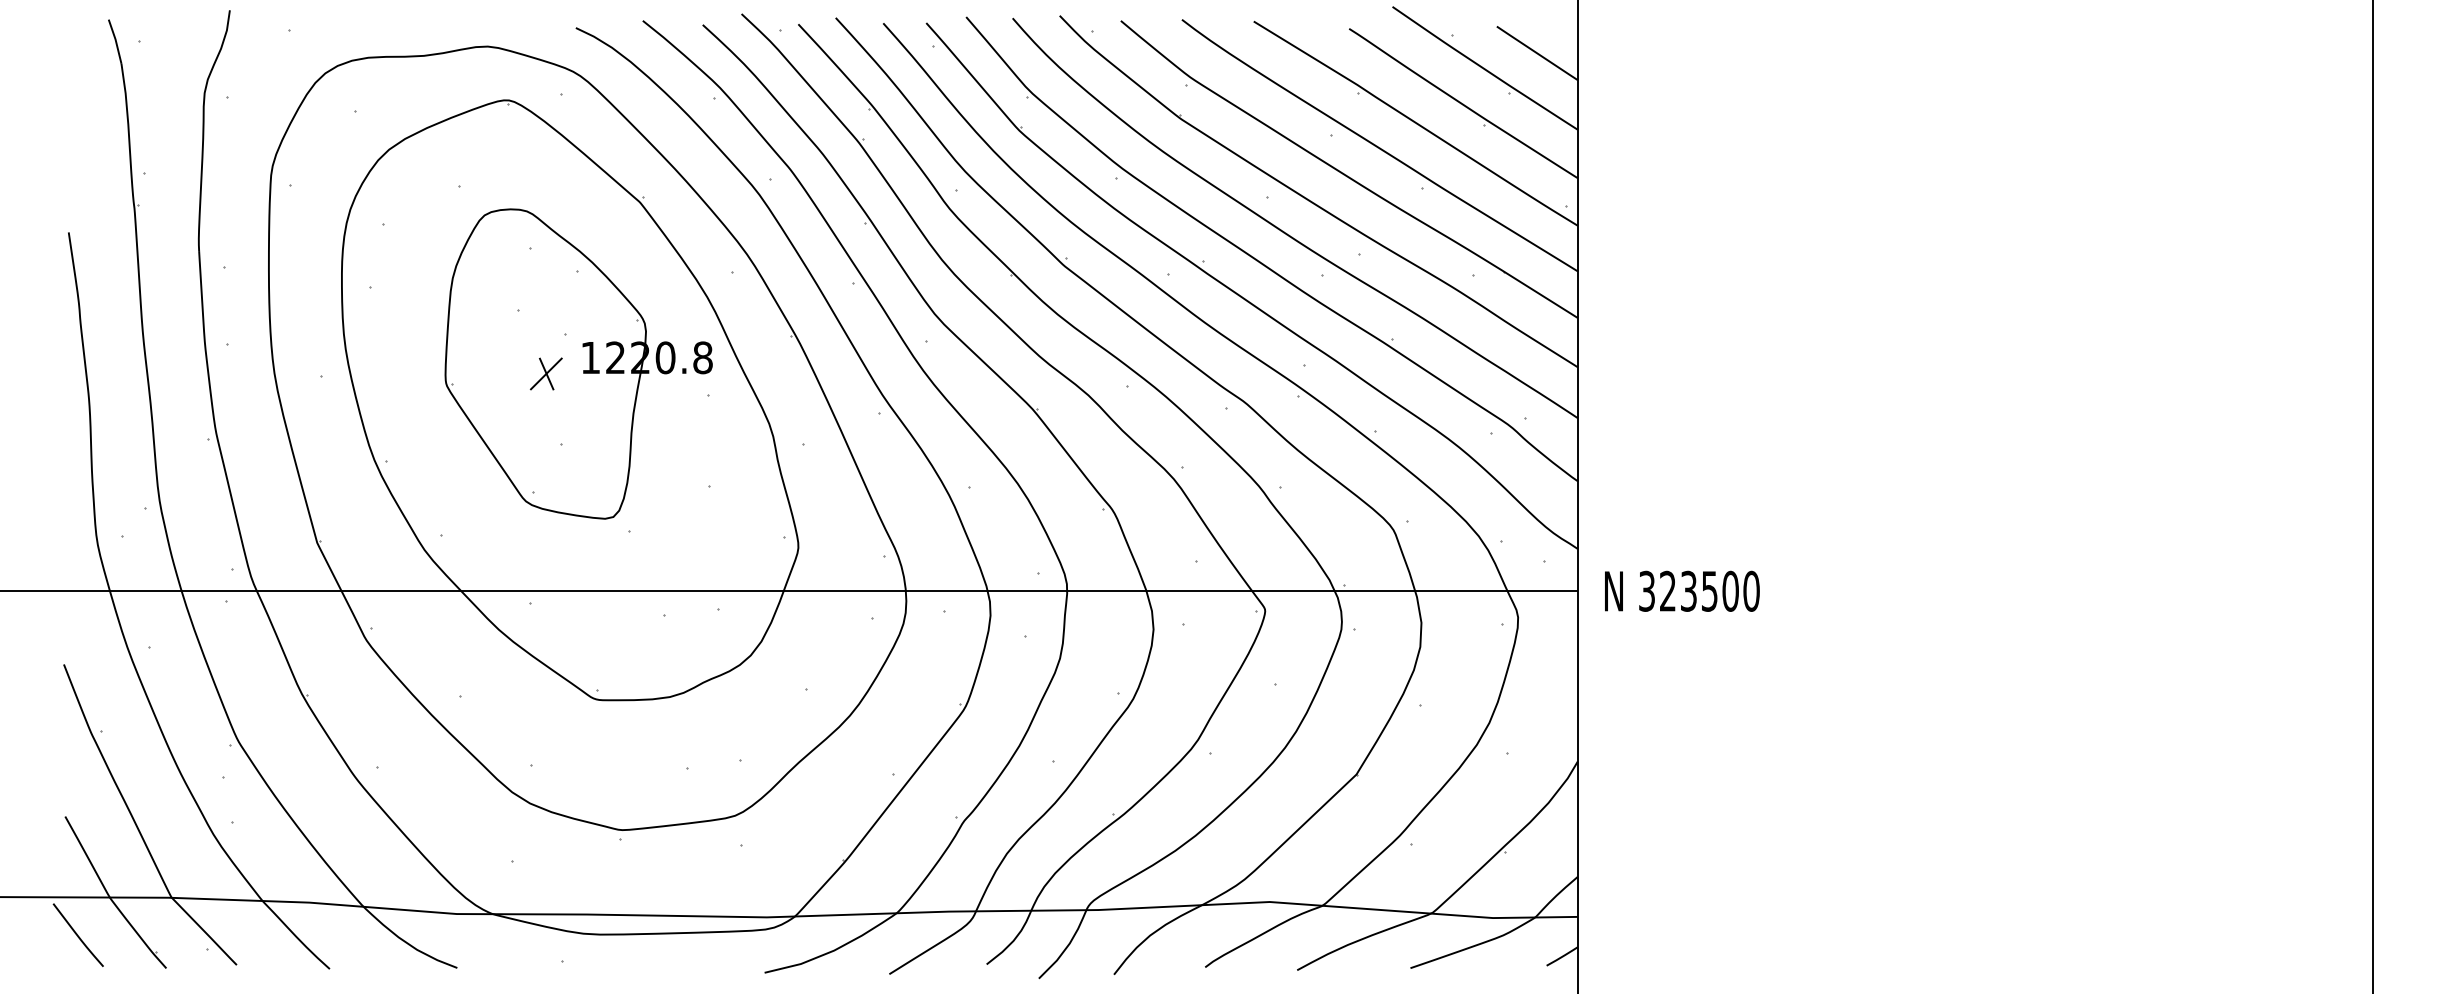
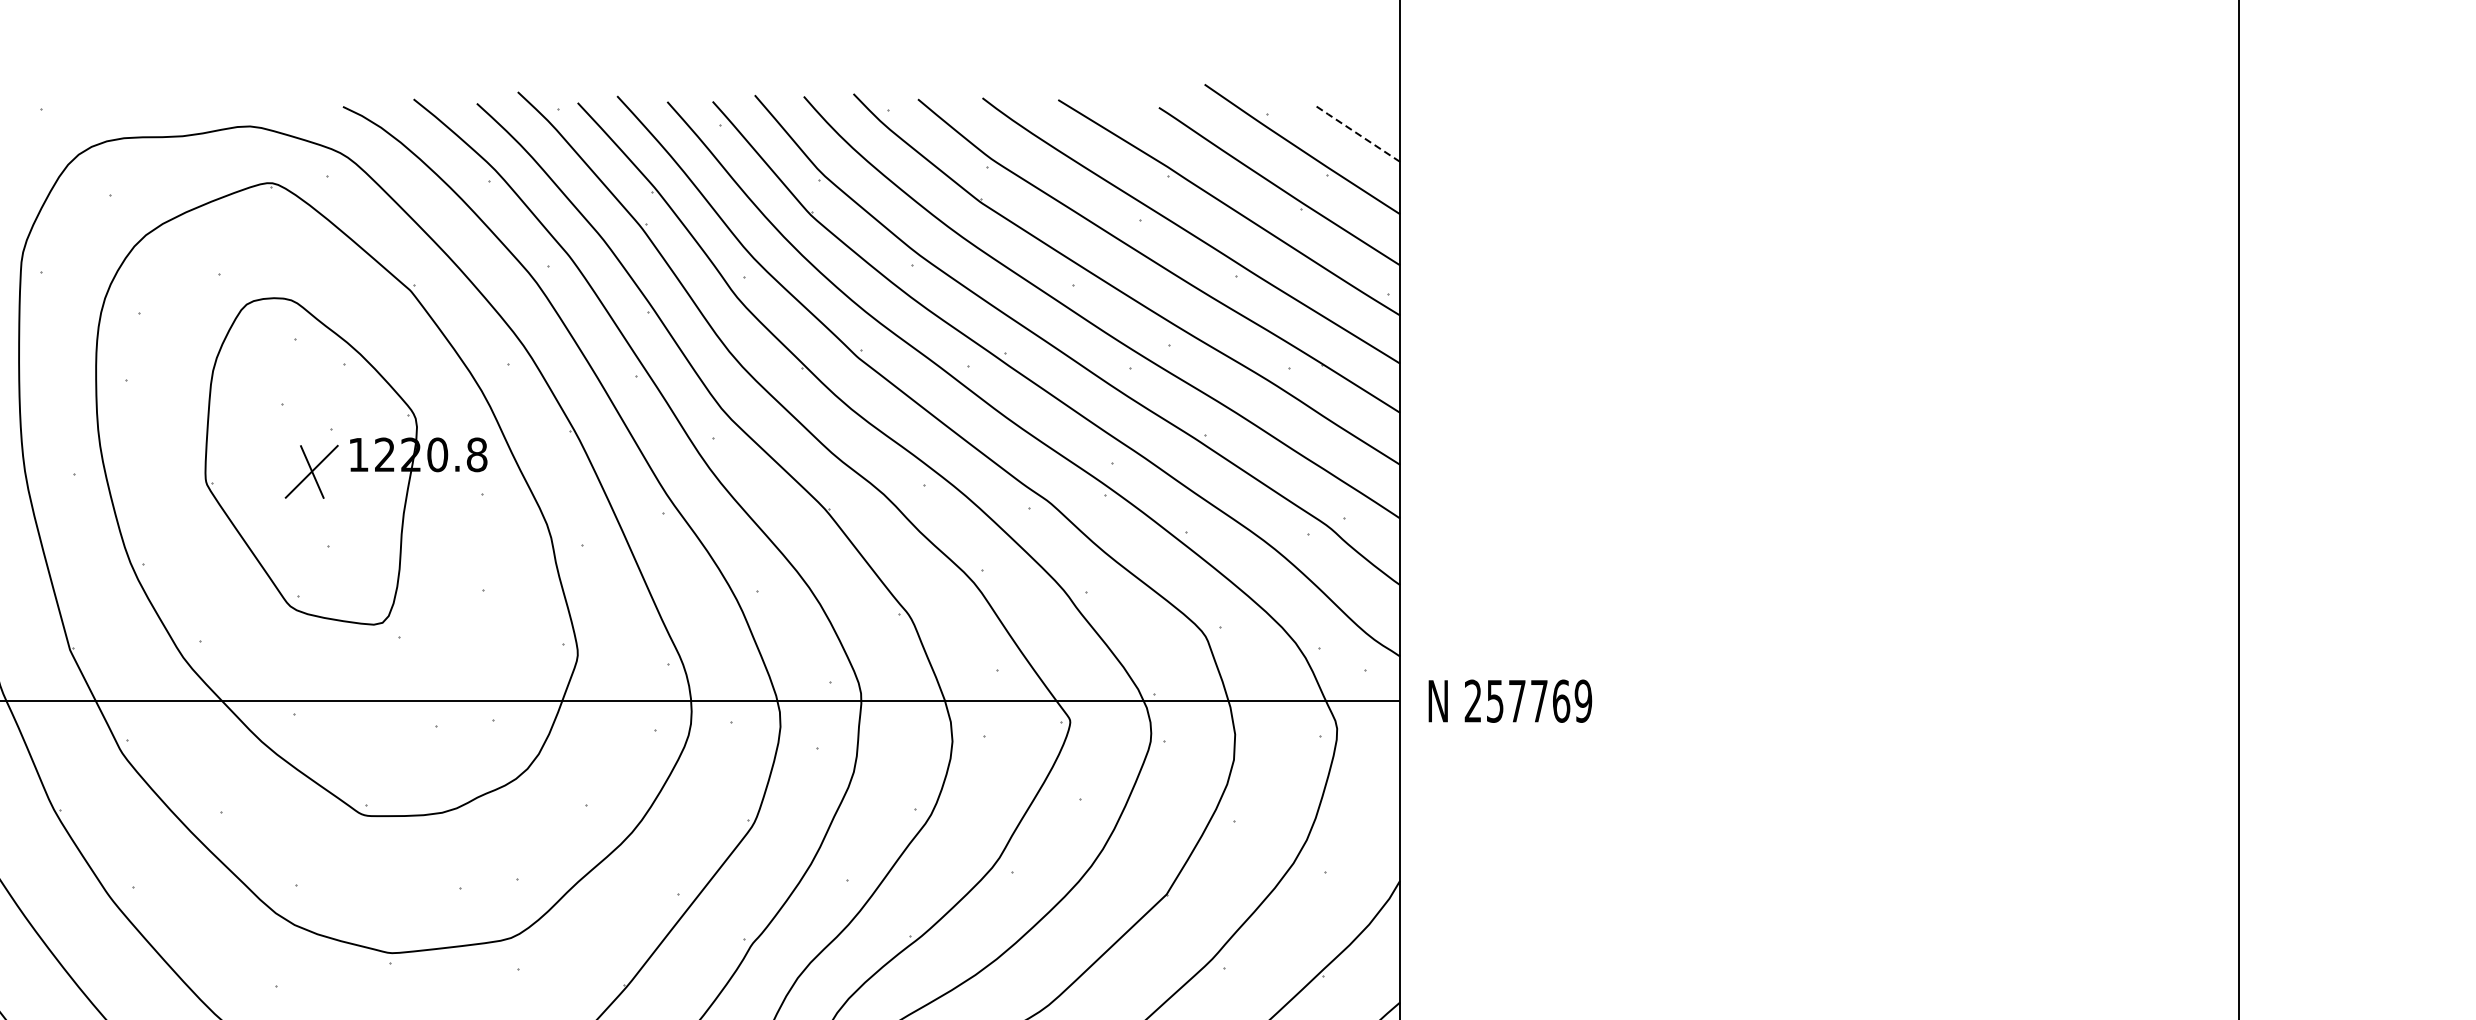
line: (1537, 53) -> (1357, 133), solid -> dashed
part: (546, 373) -> (312, 471), size x1.6
text: (1699, 590) -> (1528, 700), 323500 -> 257769

